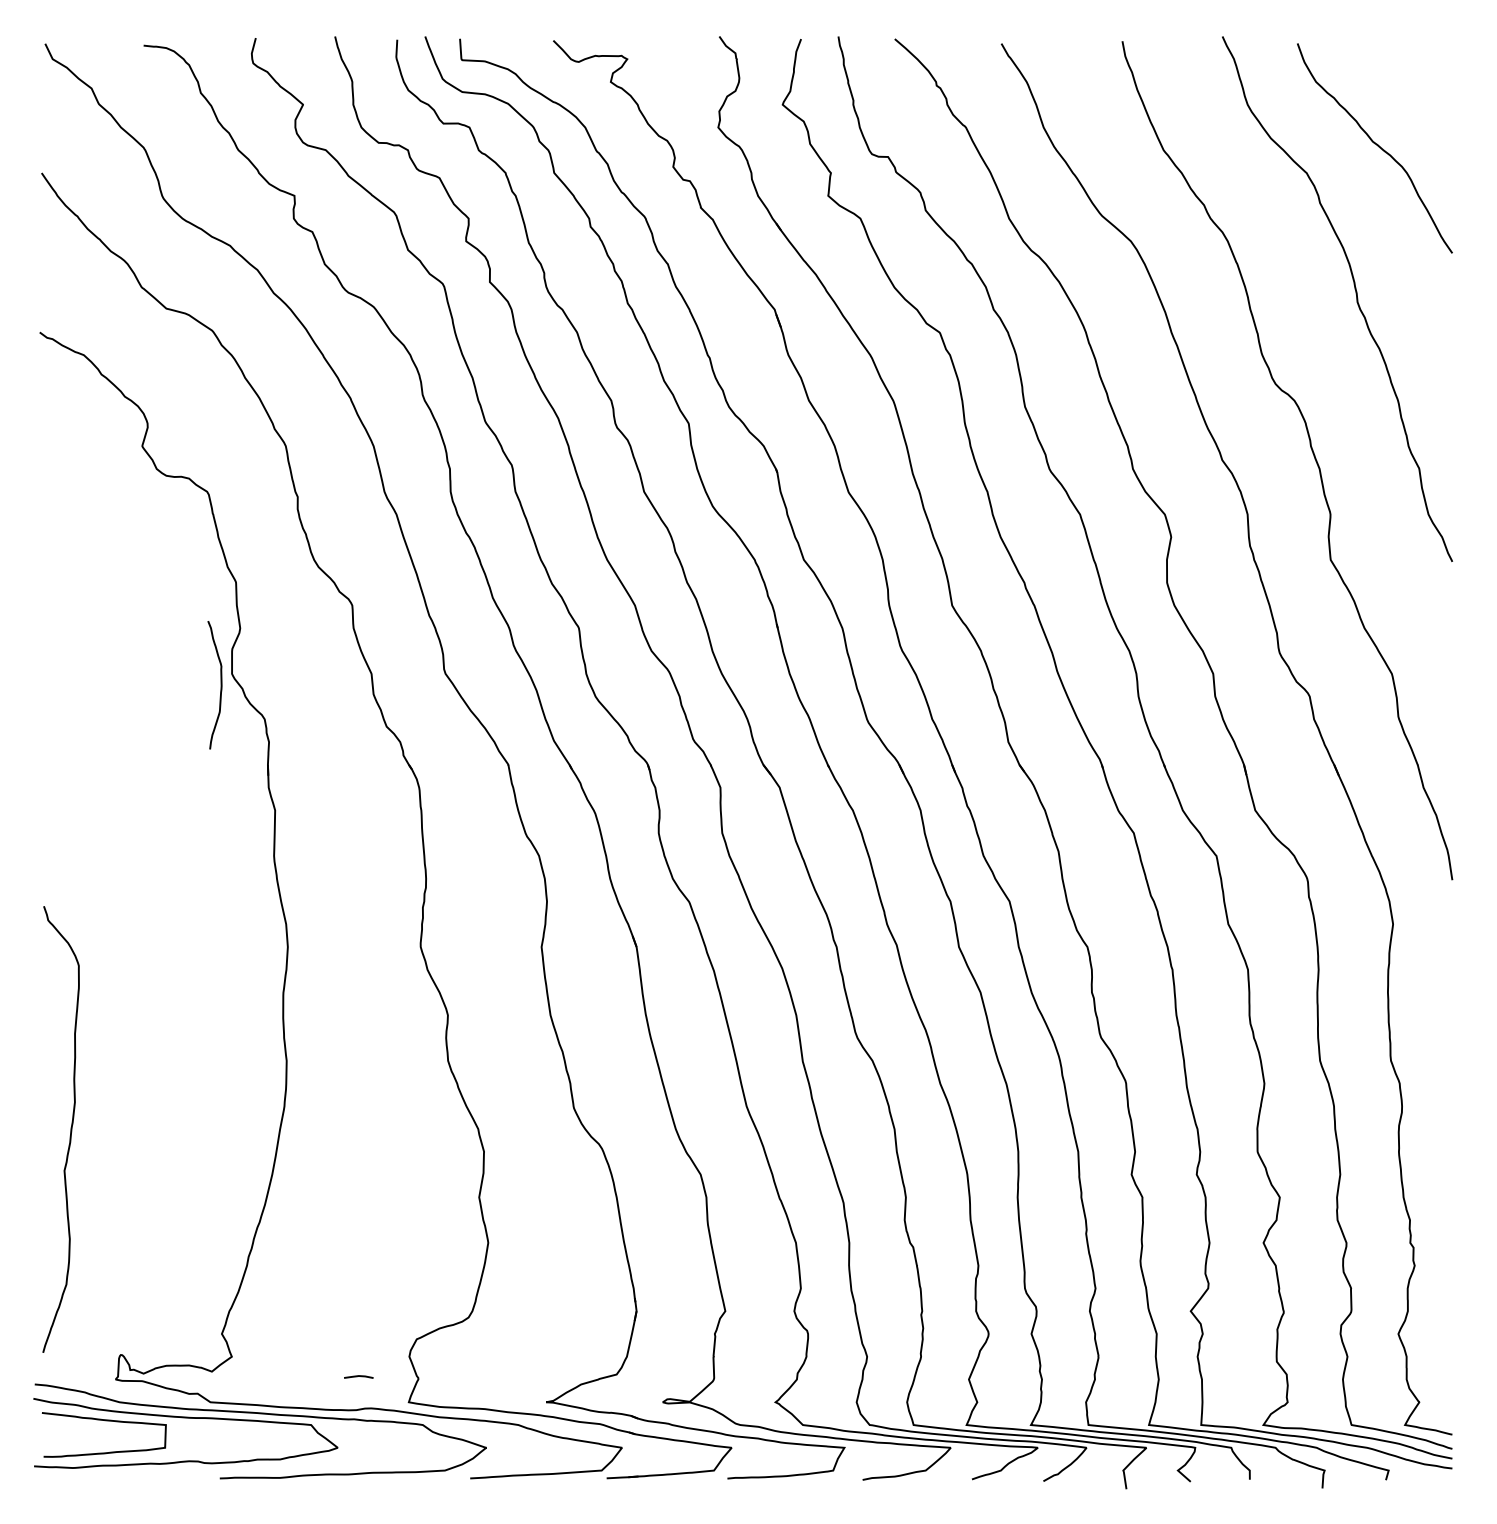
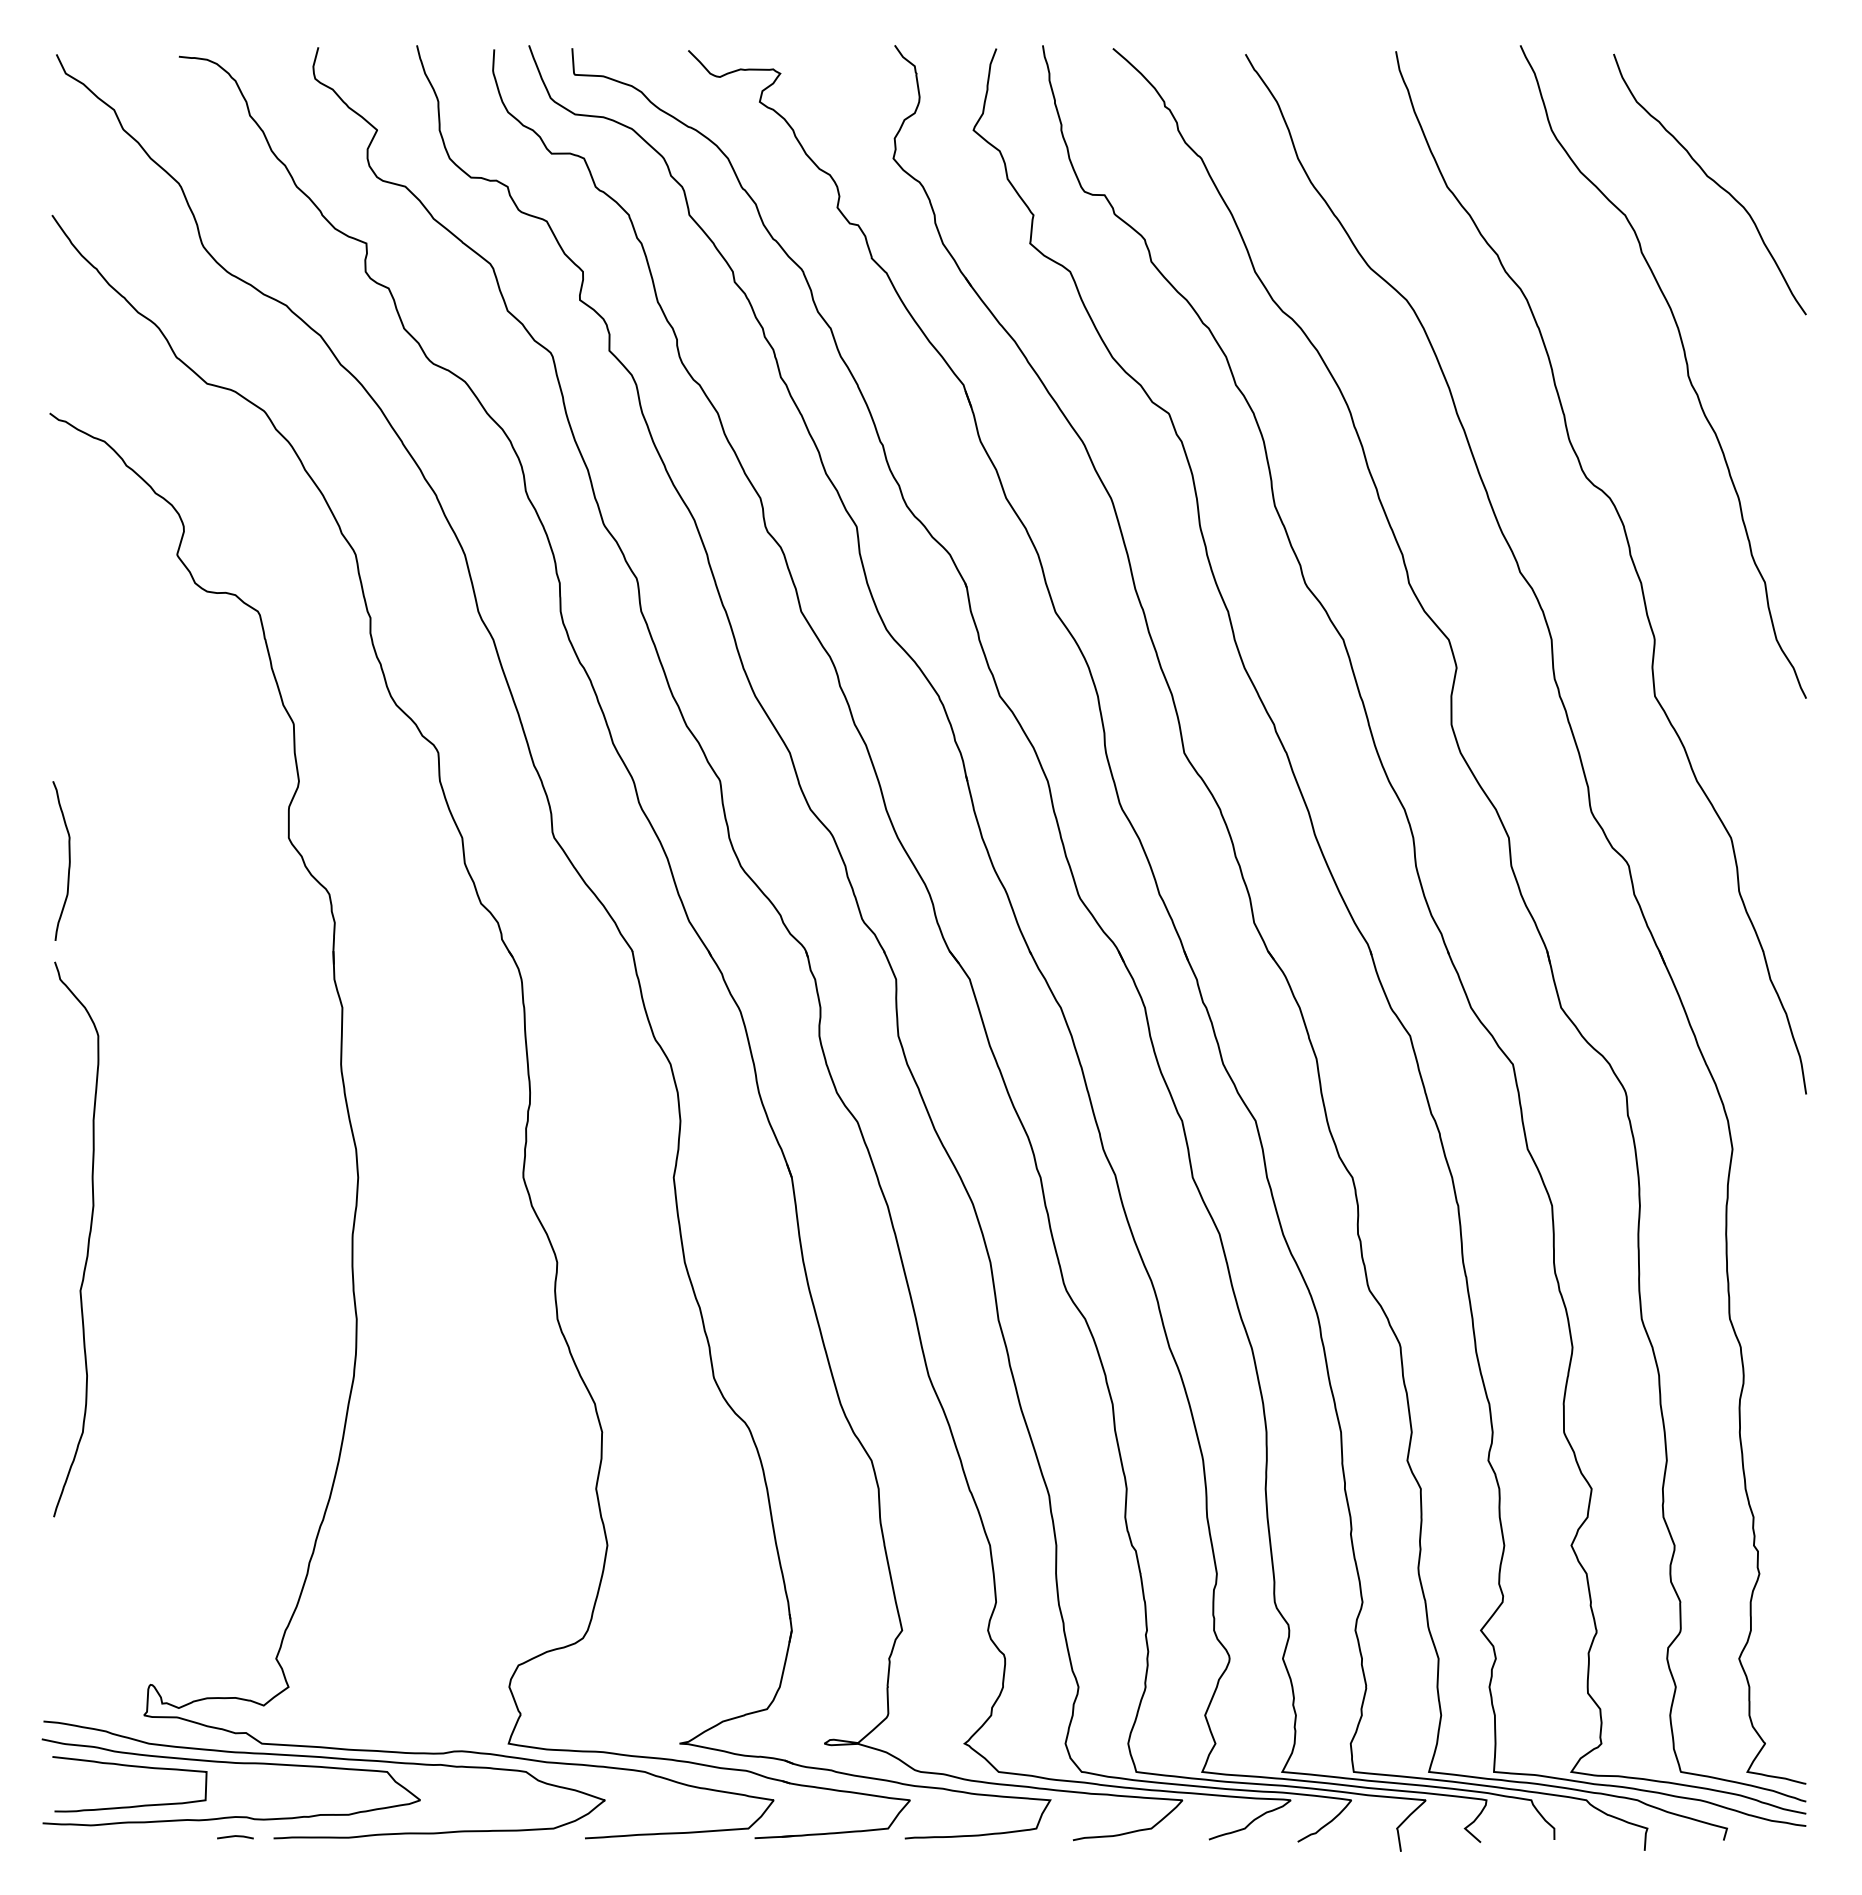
curve: (220, 683) -> (68, 859), moved
curve: (70, 1131) -> (87, 1242), moved
line: (358, 1376) -> (235, 1836), moved

